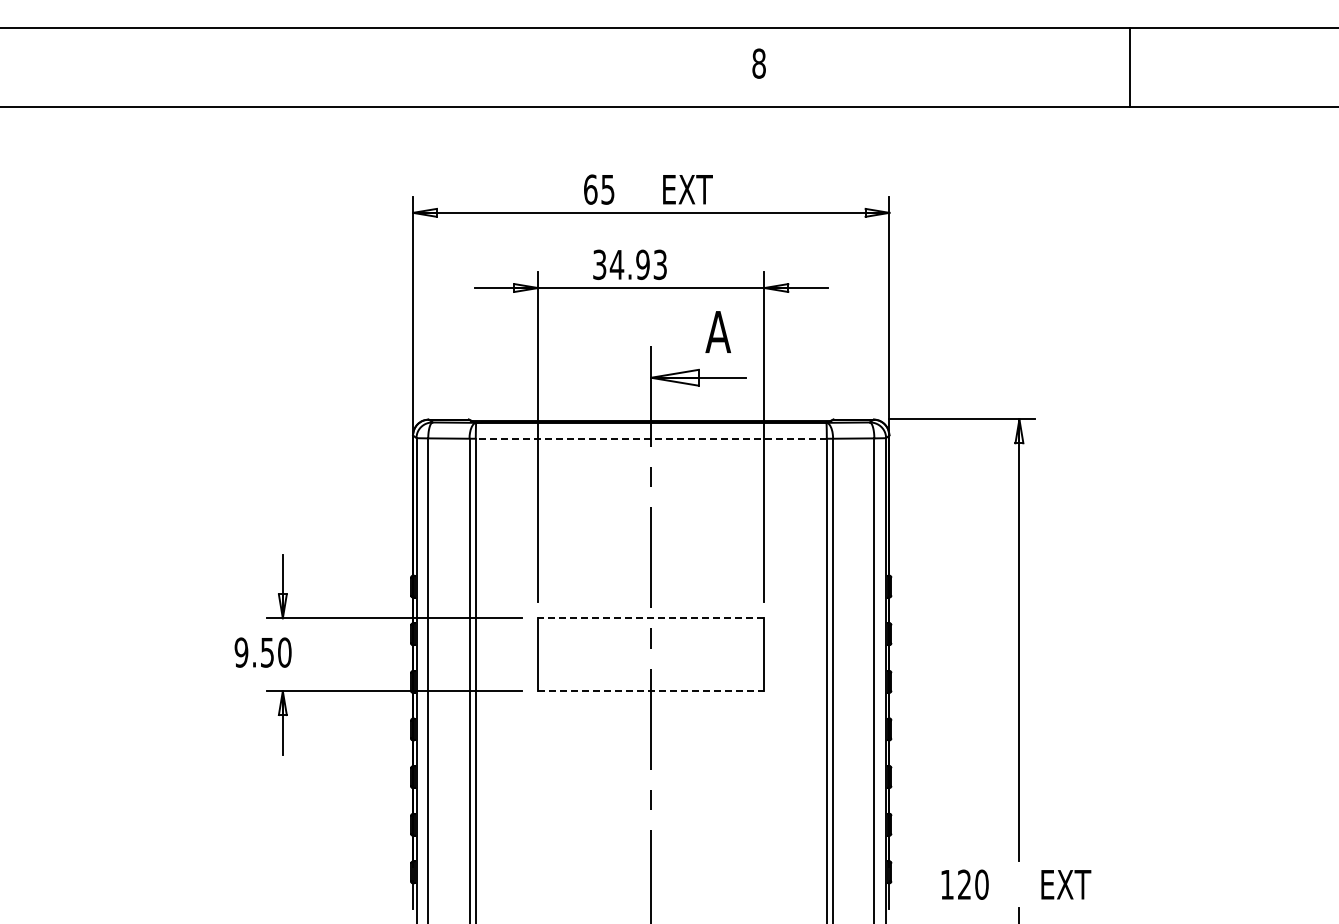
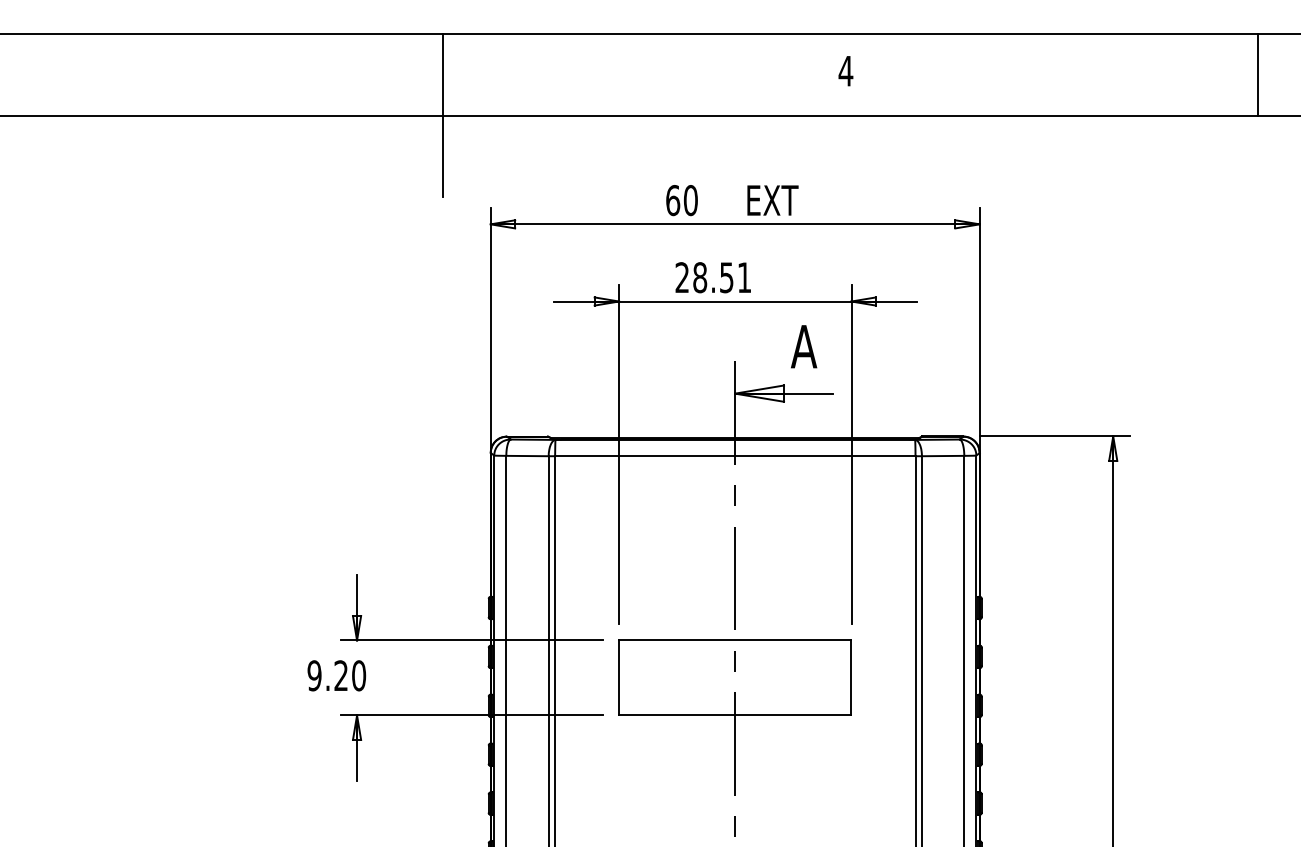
text: (758, 63) -> (845, 71), 8 -> 4
line: (1129, 67) -> (1258, 75), moved
line: (366, 106) -> (442, 115), added
text: (607, 189) -> (690, 200), 65 -> 60
text: (629, 264) -> (712, 277), 34.93 -> 28.51
line: (651, 438) -> (735, 455), dashed -> solid
line: (650, 618) -> (734, 640), dashed -> solid
text: (266, 652) -> (340, 675), 9.50 -> 9.20
line: (651, 691) -> (735, 715), dashed -> solid

